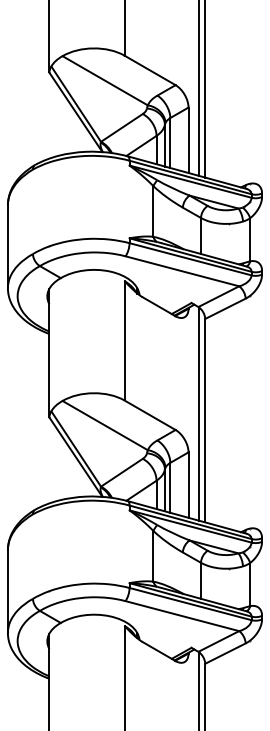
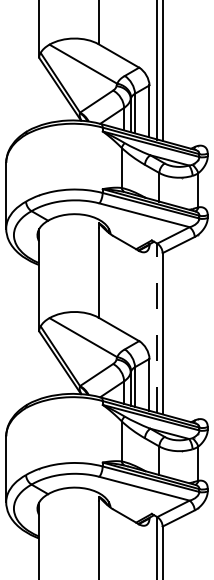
line: (198, 414) -> (157, 328), solid -> dashed

